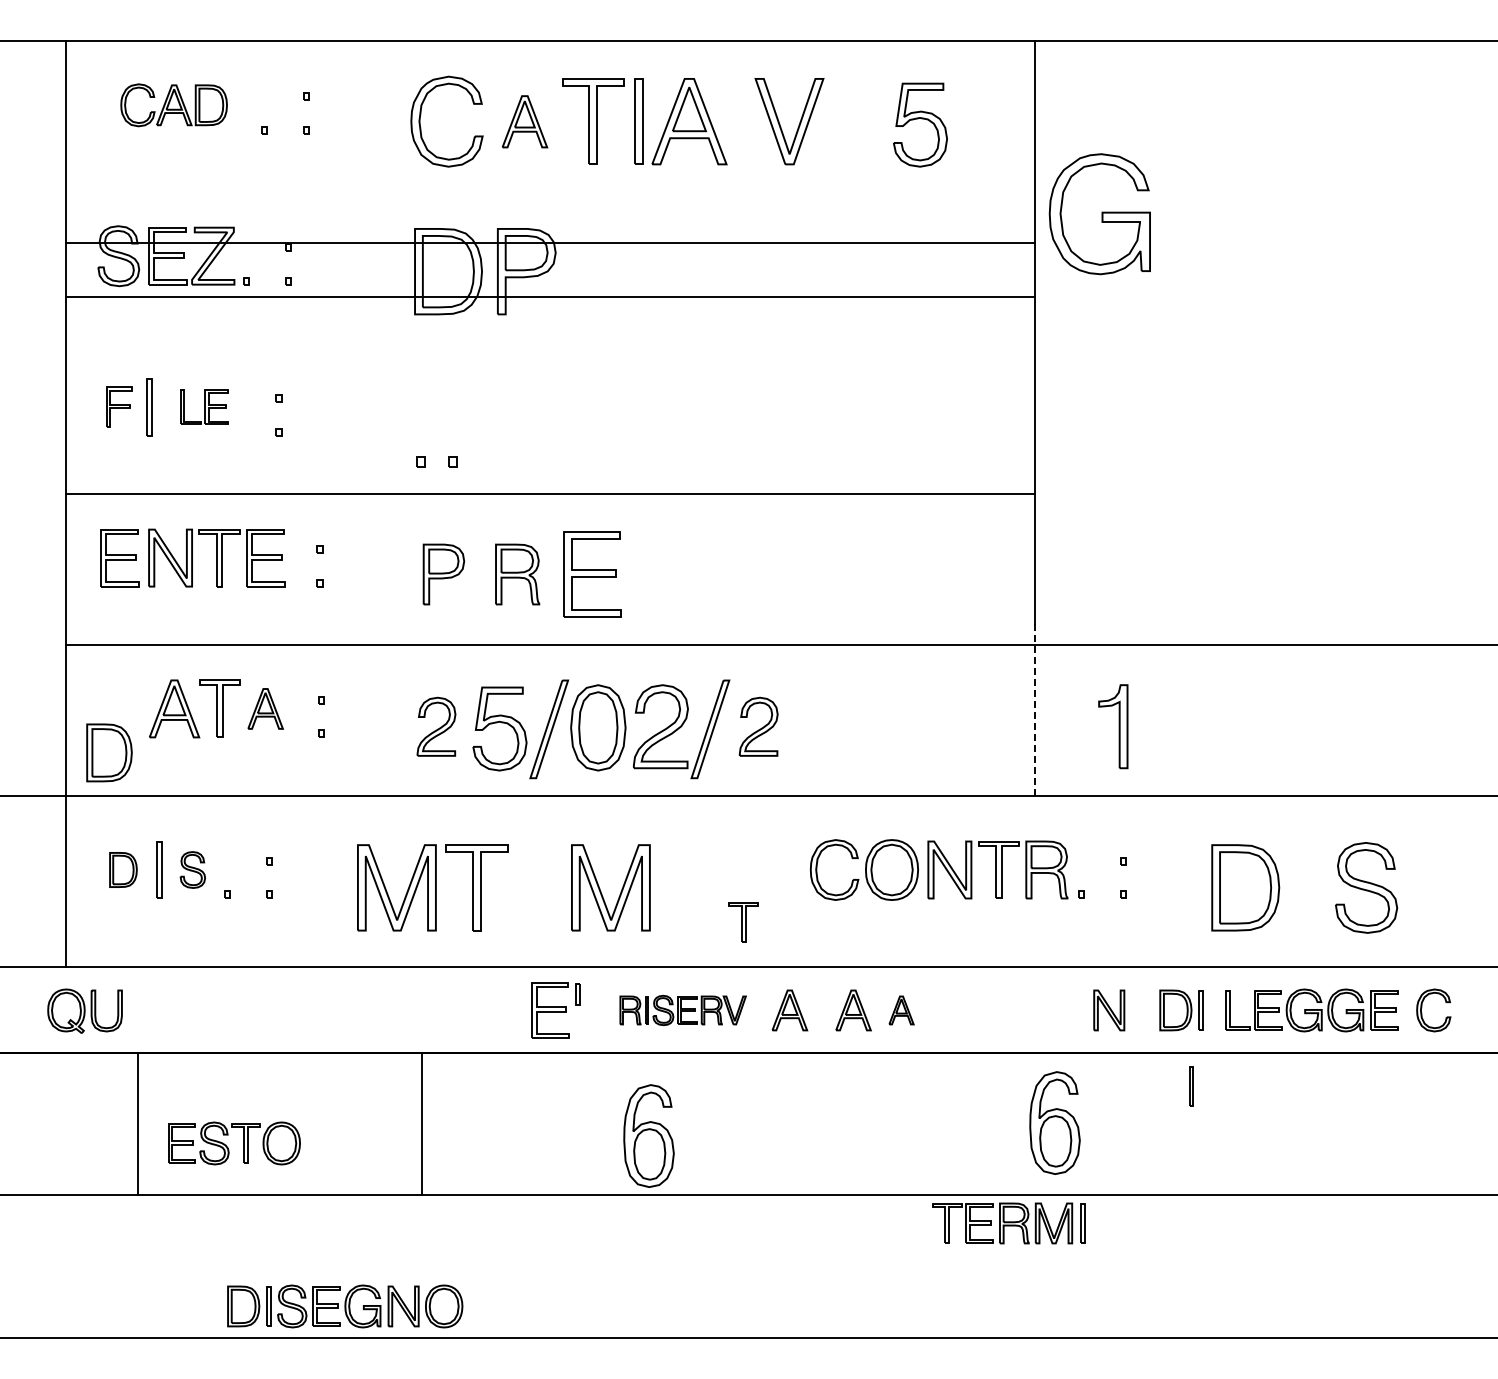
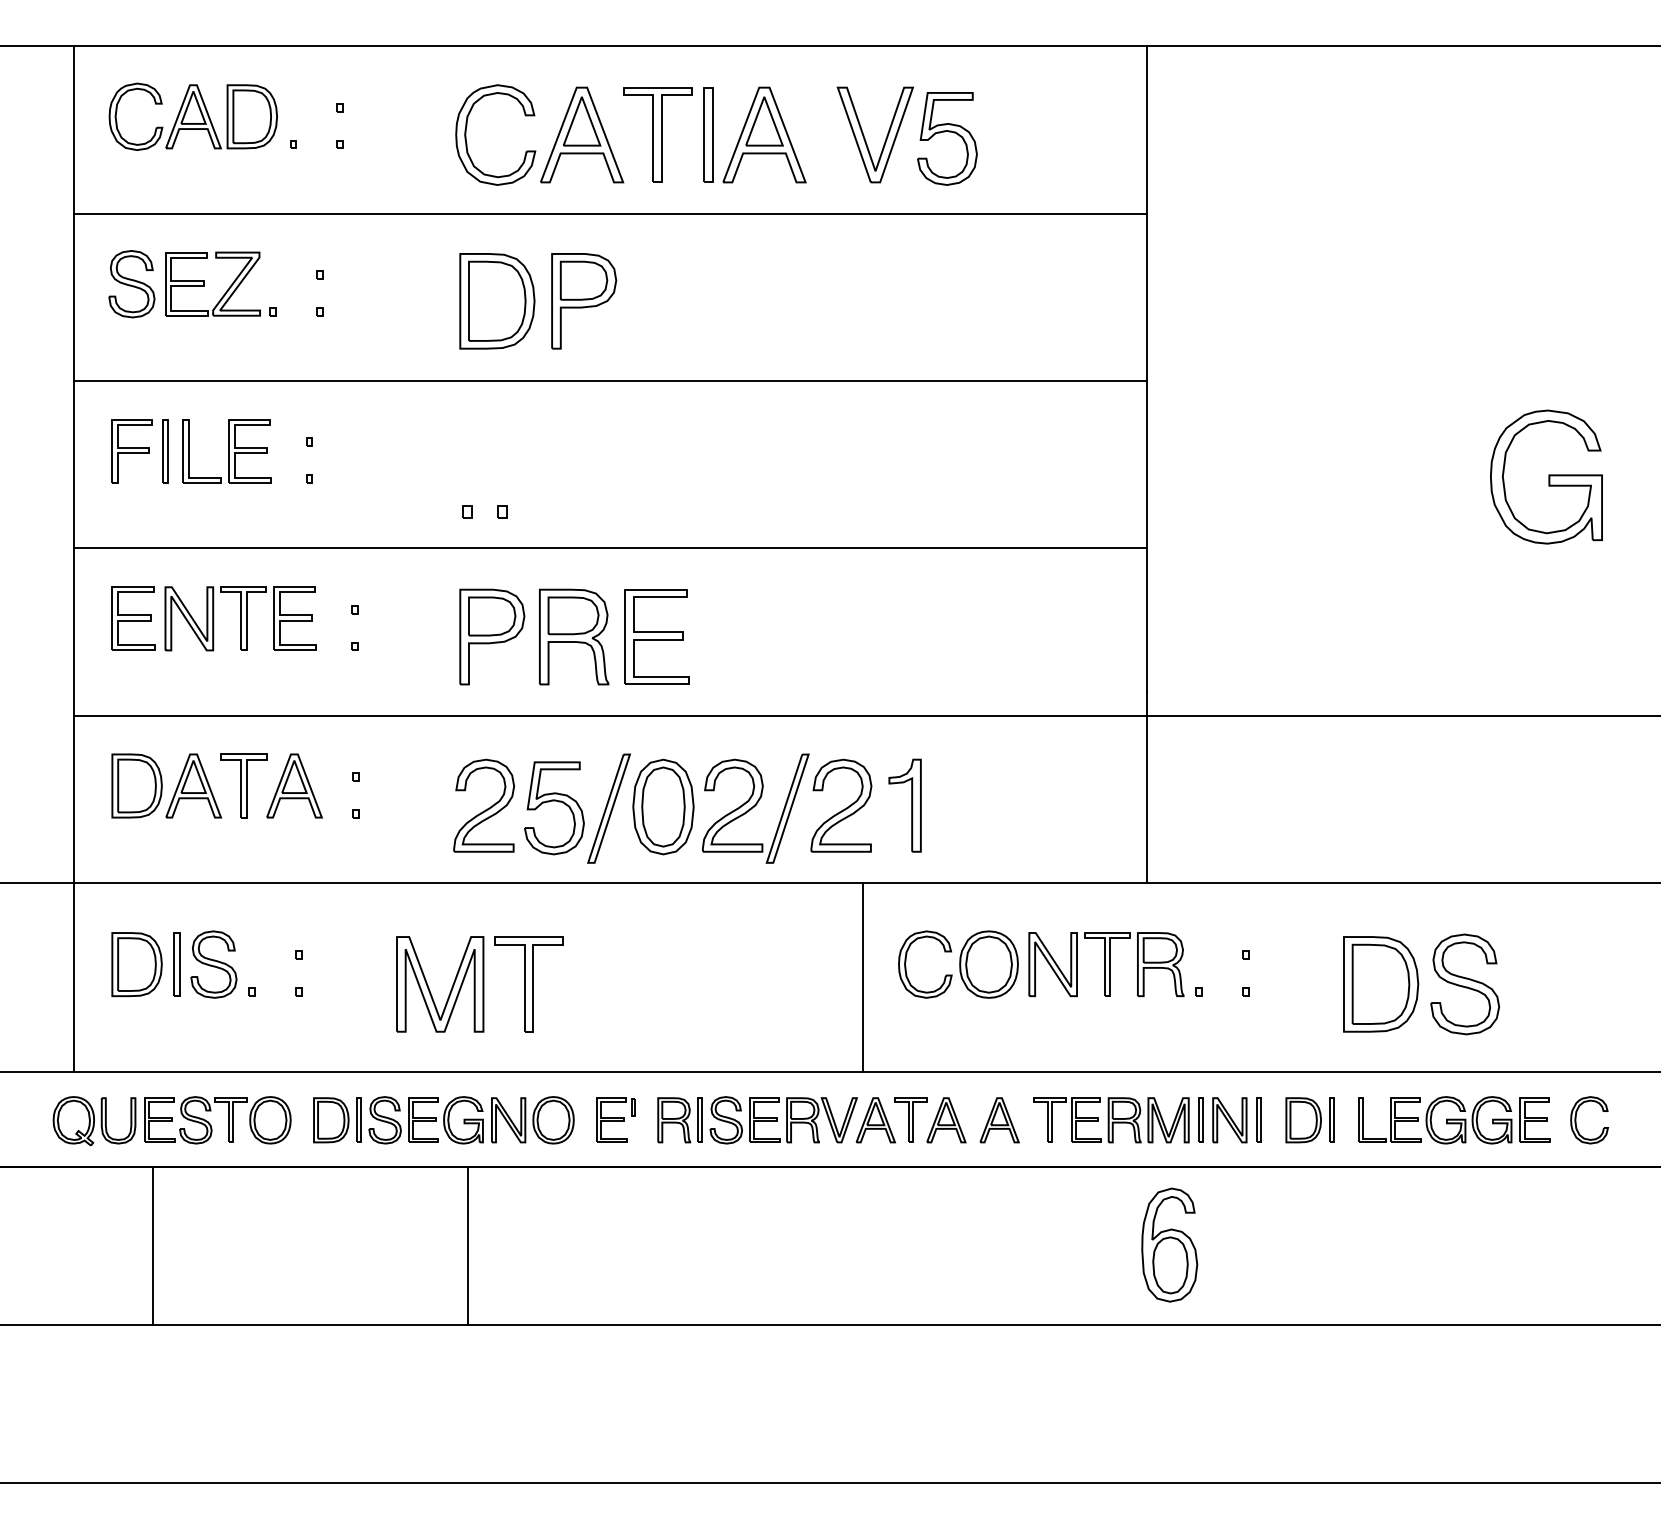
part: (173, 105) -> (192, 117), size x1.43
part: (524, 121) -> (581, 134), size x1.67
part: (920, 124) -> (947, 138), moved
part: (1099, 214) -> (1546, 477), moved
line: (550, 243) -> (610, 213), moved
line: (550, 297) -> (610, 380), moved
part: (118, 407) -> (131, 451), size x1.43
part: (204, 407) -> (226, 451), size x1.67
part: (443, 574) -> (491, 637), size x1.43
part: (517, 574) -> (573, 637), size x1.43
part: (265, 708) -> (294, 785), size x1.43
line: (1034, 709) -> (1146, 786), dashed -> solid
part: (436, 726) -> (484, 805), size x1.43
part: (758, 726) -> (841, 805), size x1.43
part: (1113, 726) -> (905, 805), moved
part: (109, 752) -> (137, 785), moved
part: (123, 869) -> (137, 964), size x1.67
part: (192, 869) -> (213, 964), size x1.67
line: (778, 881) -> (863, 977), added
part: (1366, 887) -> (1465, 983), moved
part: (601, 891) -> (666, 988), removed
part: (743, 922) -> (910, 1120), moved
part: (555, 1010) -> (616, 1120), size x0.71
part: (682, 1010) -> (756, 1120), size x1.43
part: (901, 1010) -> (999, 1120), size x1.43
line: (1190, 1086) -> (1257, 1120), moved
part: (648, 1135) -> (719, 1258), removed
part: (228, 1147) -> (211, 1124), moved
part: (1008, 1223) -> (1118, 1120), moved
part: (345, 1306) -> (444, 1120), moved

